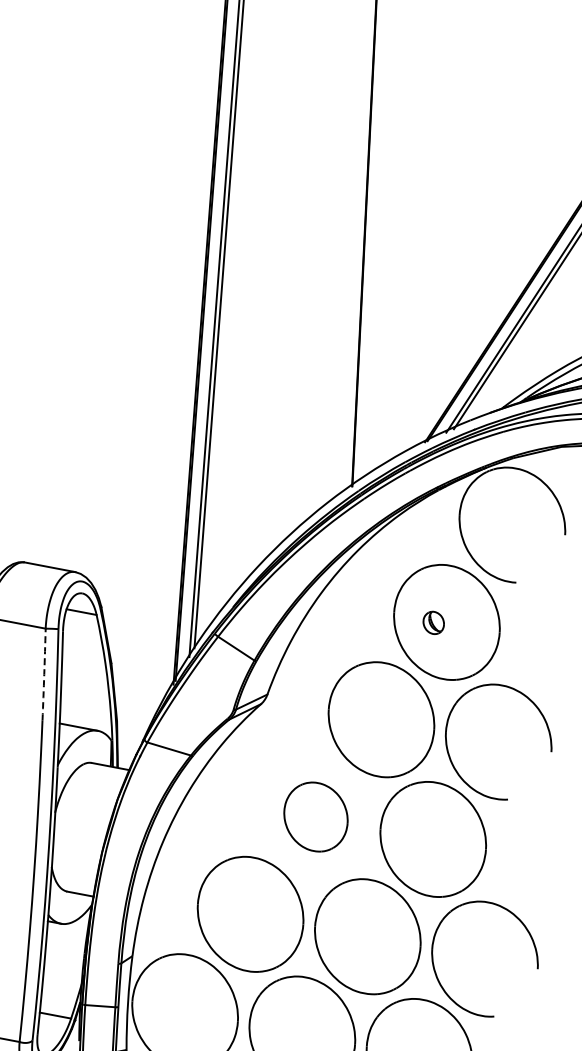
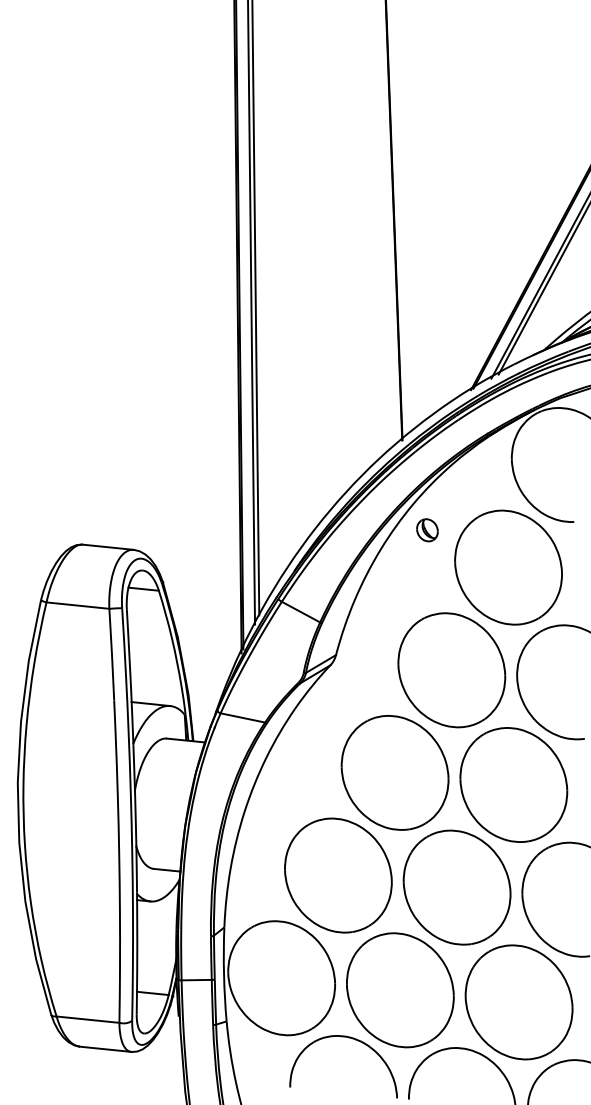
part: (433, 623) -> (427, 530), moved
arc: (43, 674) -> (111, 654), dashed -> solid
part: (315, 816) -> (394, 772), size x1.67

